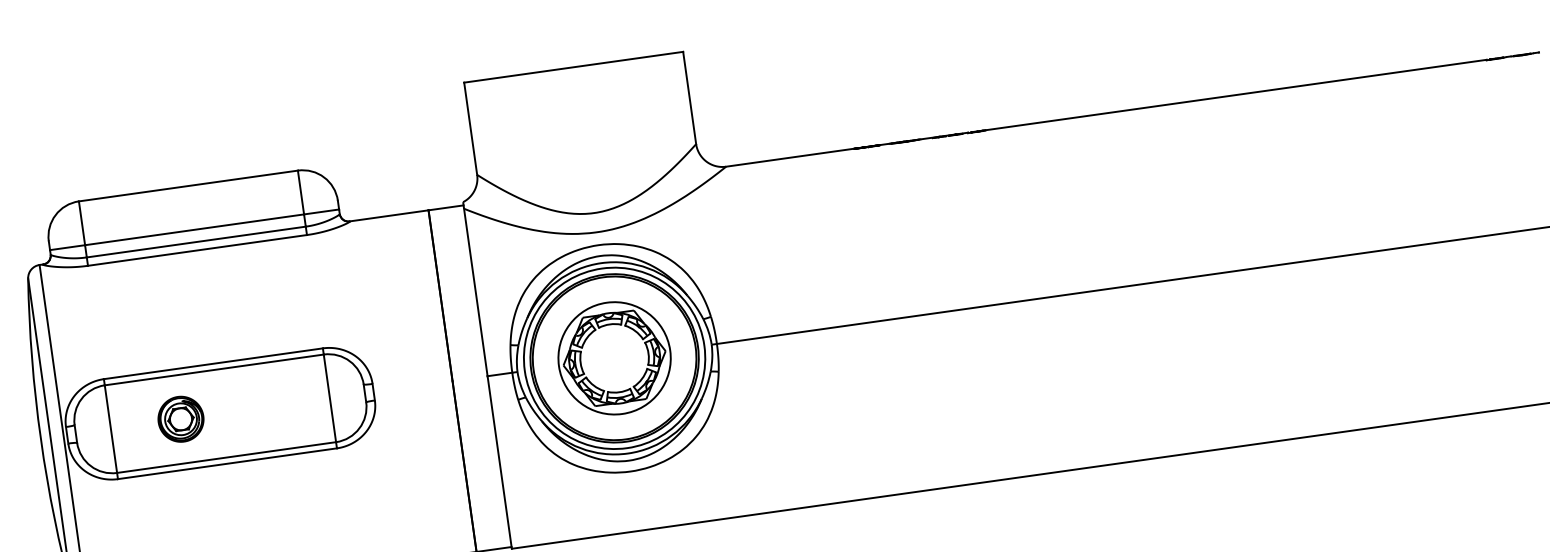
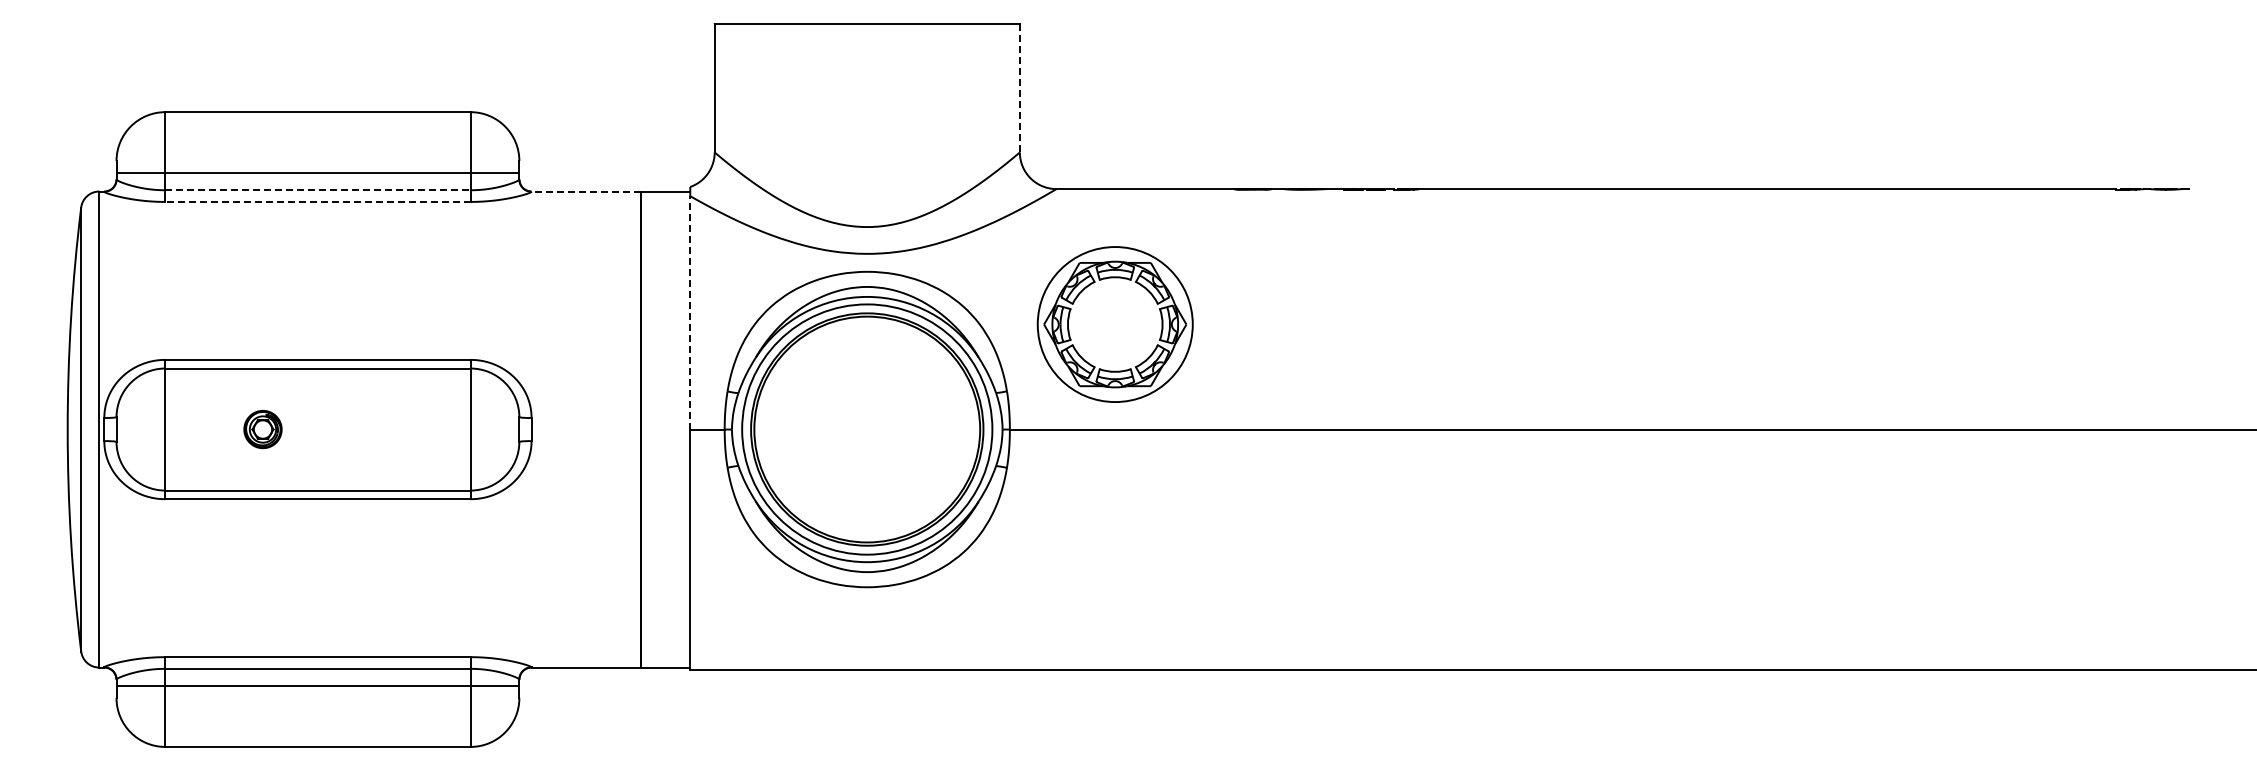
line: (689, 97) -> (1019, 87), solid -> dashed
line: (389, 215) -> (586, 191), solid -> dashed
line: (196, 242) -> (317, 190), solid -> dashed
line: (197, 250) -> (317, 201), solid -> dashed
line: (475, 292) -> (690, 312), solid -> dashed
part: (614, 358) -> (1114, 324), moved
part: (180, 419) -> (262, 429), size x0.6

